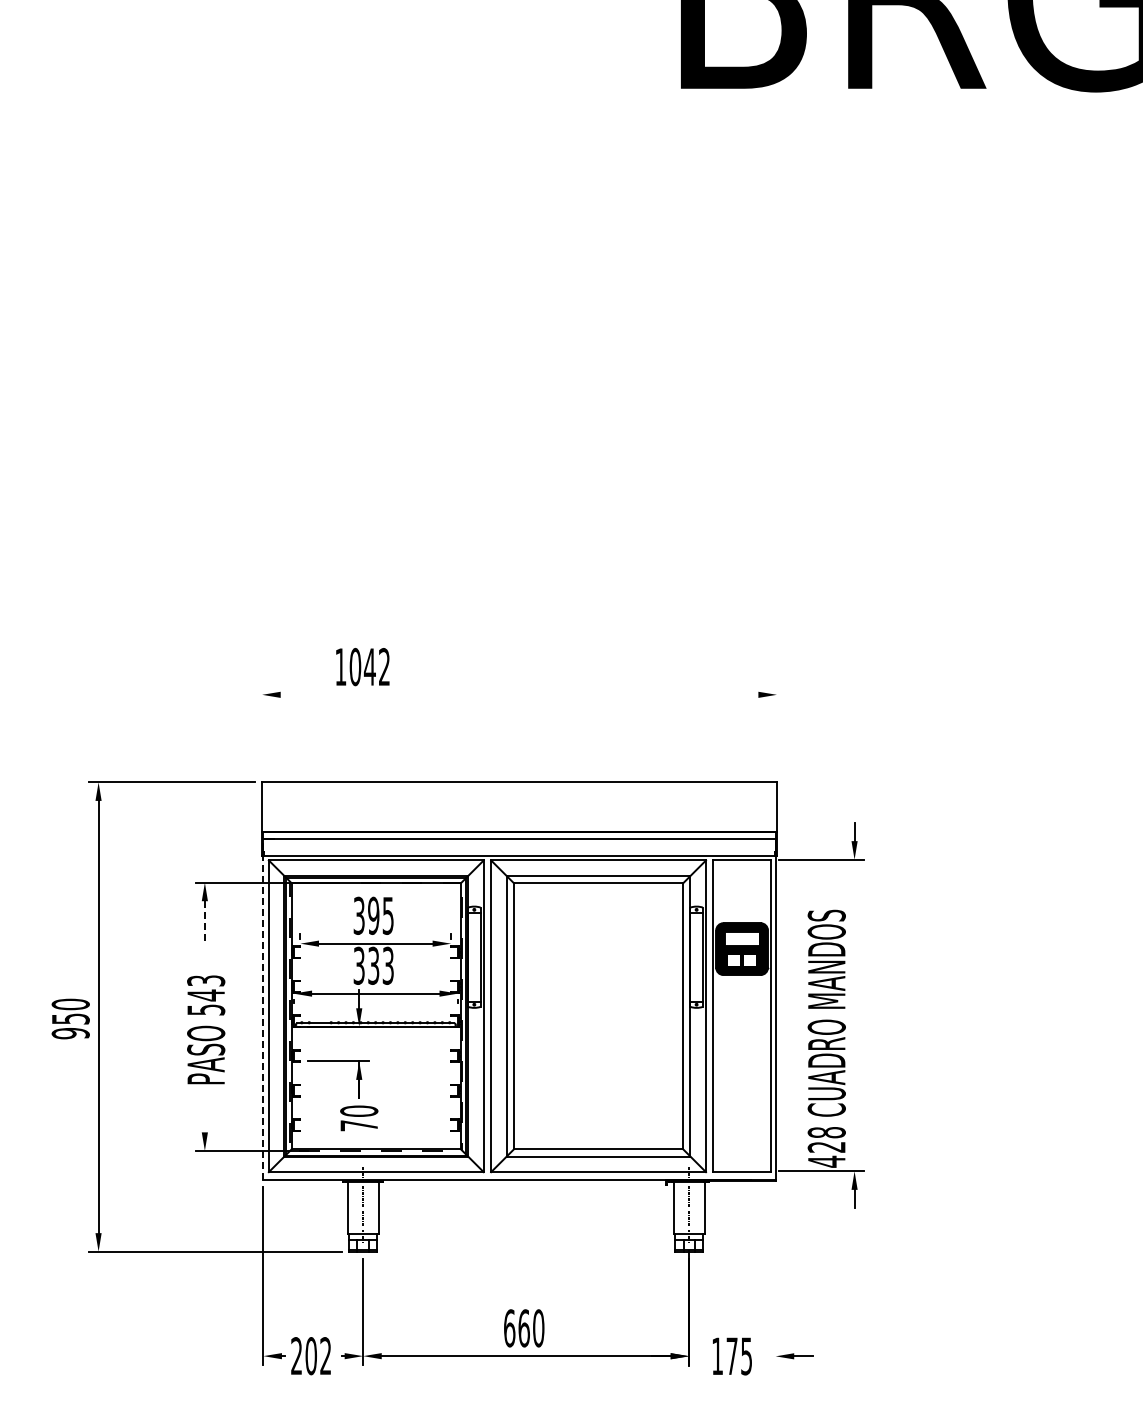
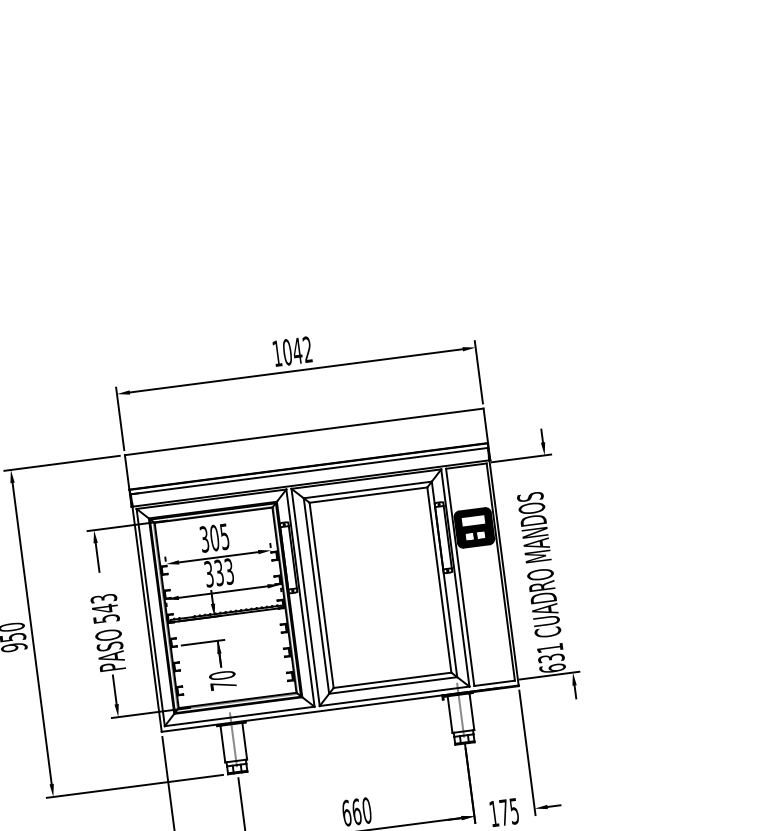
text: (362, 667) -> (292, 352), moved
line: (519, 694) -> (296, 370), added
line: (262, 729) -> (120, 418), added
line: (776, 729) -> (478, 371), added
text: (373, 915) -> (214, 537), 395 -> 305
line: (204, 921) -> (97, 557), dashed -> solid
line: (263, 1008) -> (146, 612), dashed -> solid
line: (204, 1111) -> (114, 689), added
text: (826, 1147) -> (551, 658), 428 -> 631
line: (775, 1275) -> (527, 752), added

